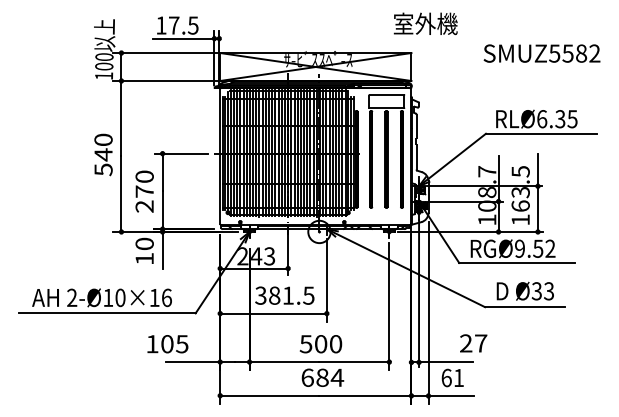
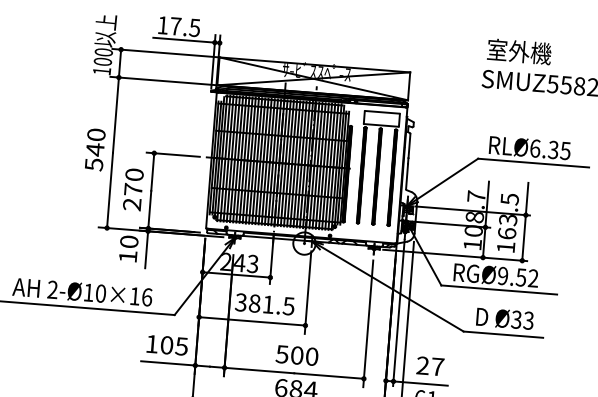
text: (425, 23) -> (519, 51), moved
text: (473, 343) -> (430, 366), moved
text: (167, 344) -> (167, 345), moved

